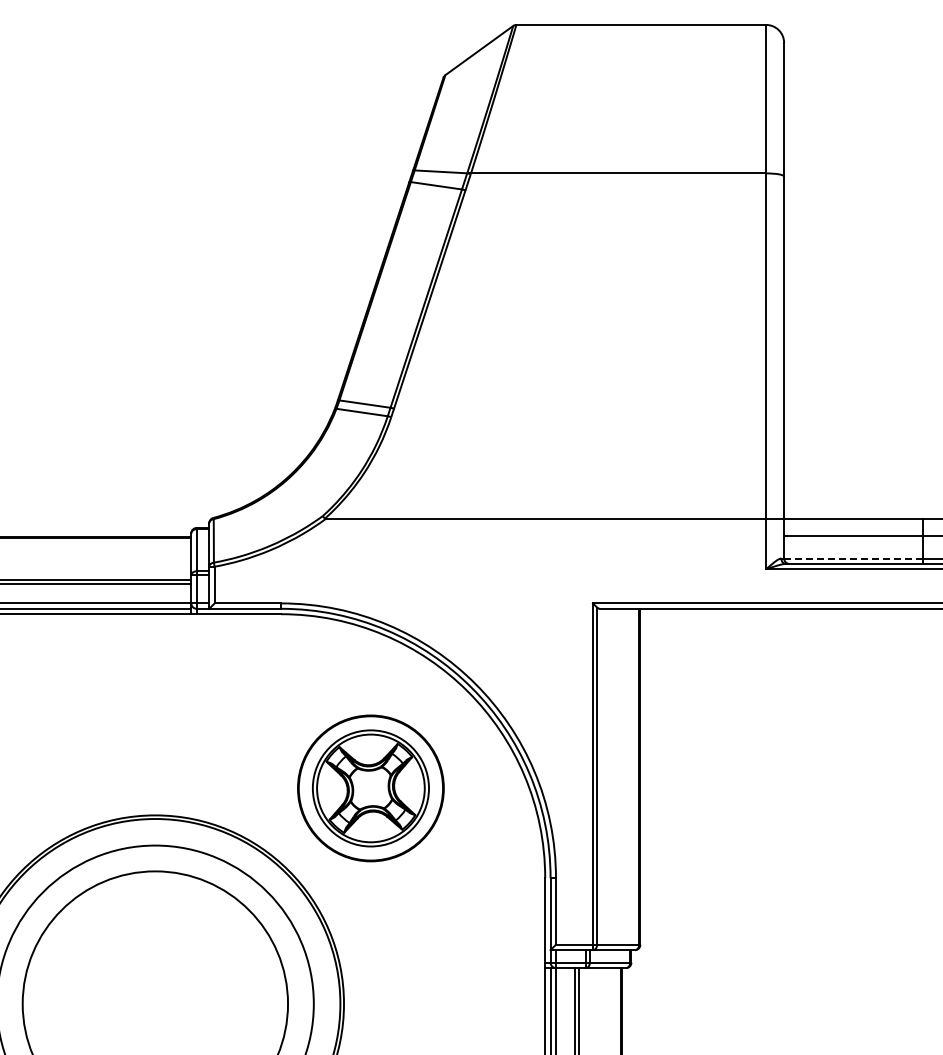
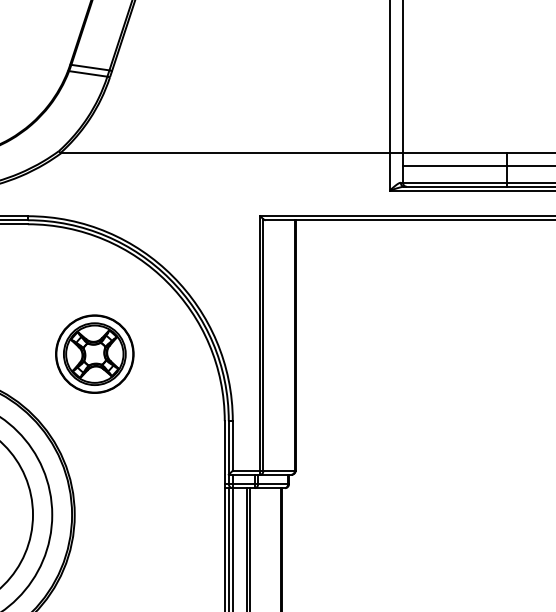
line: (853, 558) -> (454, 182), dashed -> solid
part: (370, 788) -> (94, 354), size x0.71

